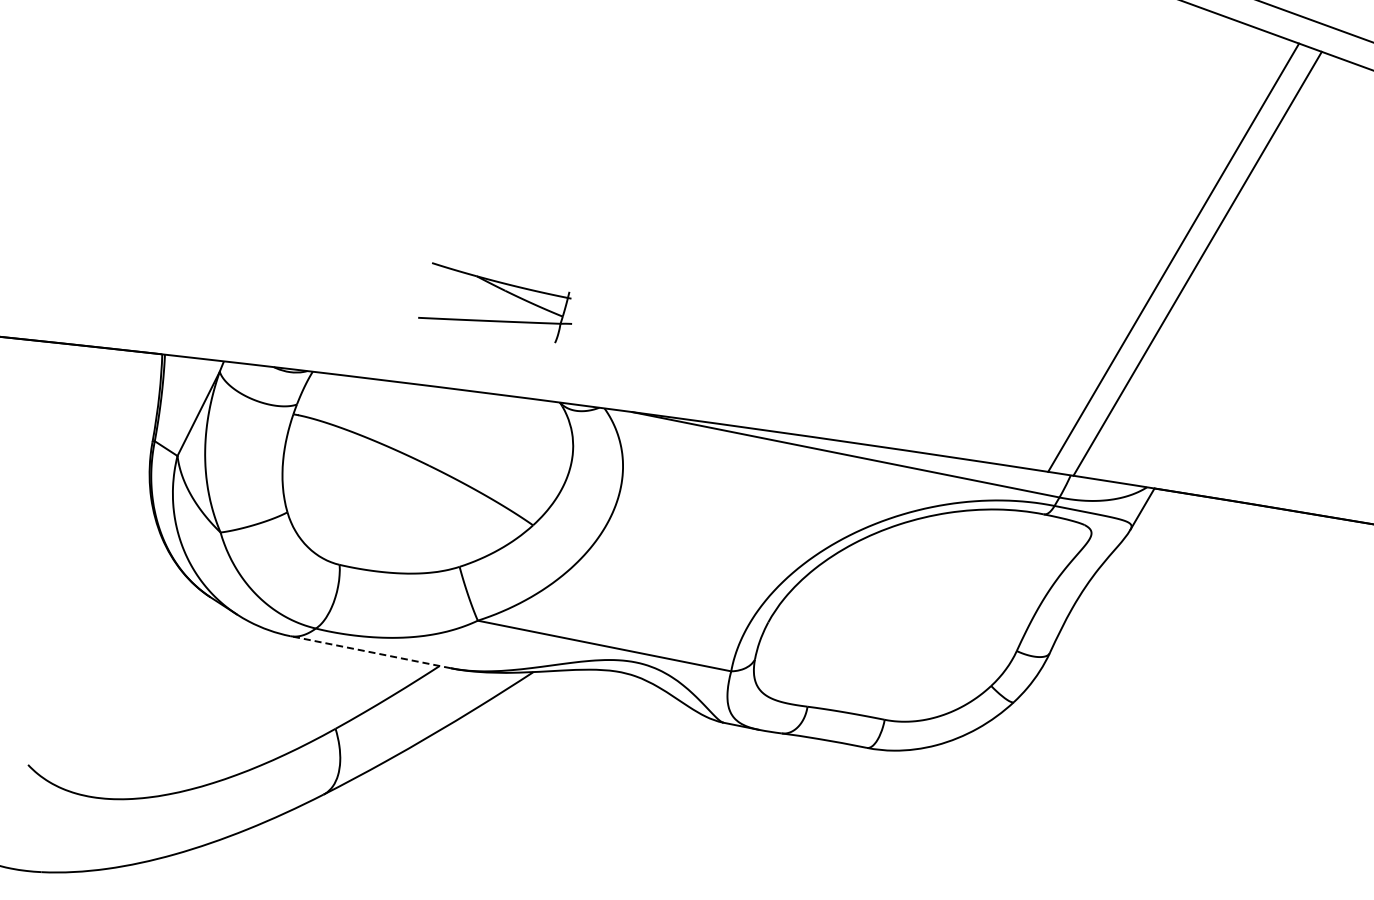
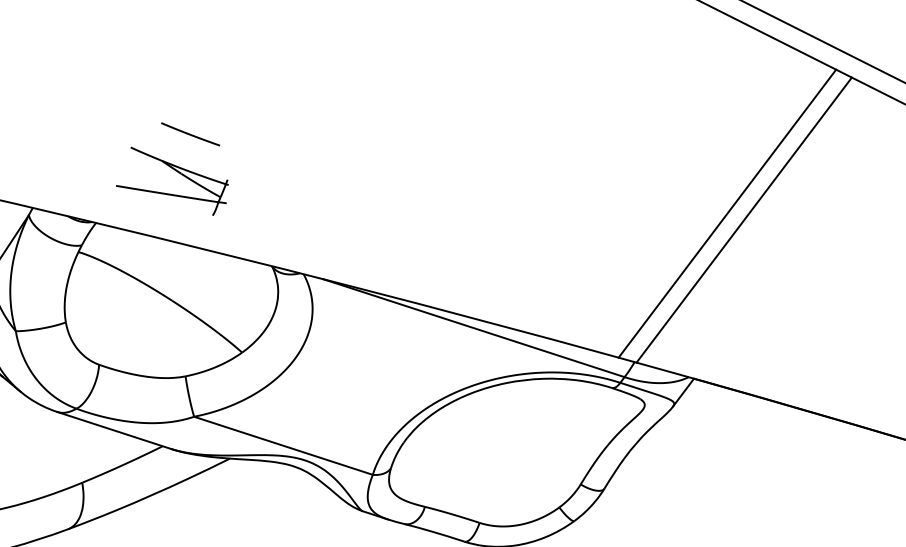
line: (427, 235) -> (190, 134), added
part: (502, 290) -> (179, 173), moved
line: (370, 652) -> (113, 430), dashed -> solid

